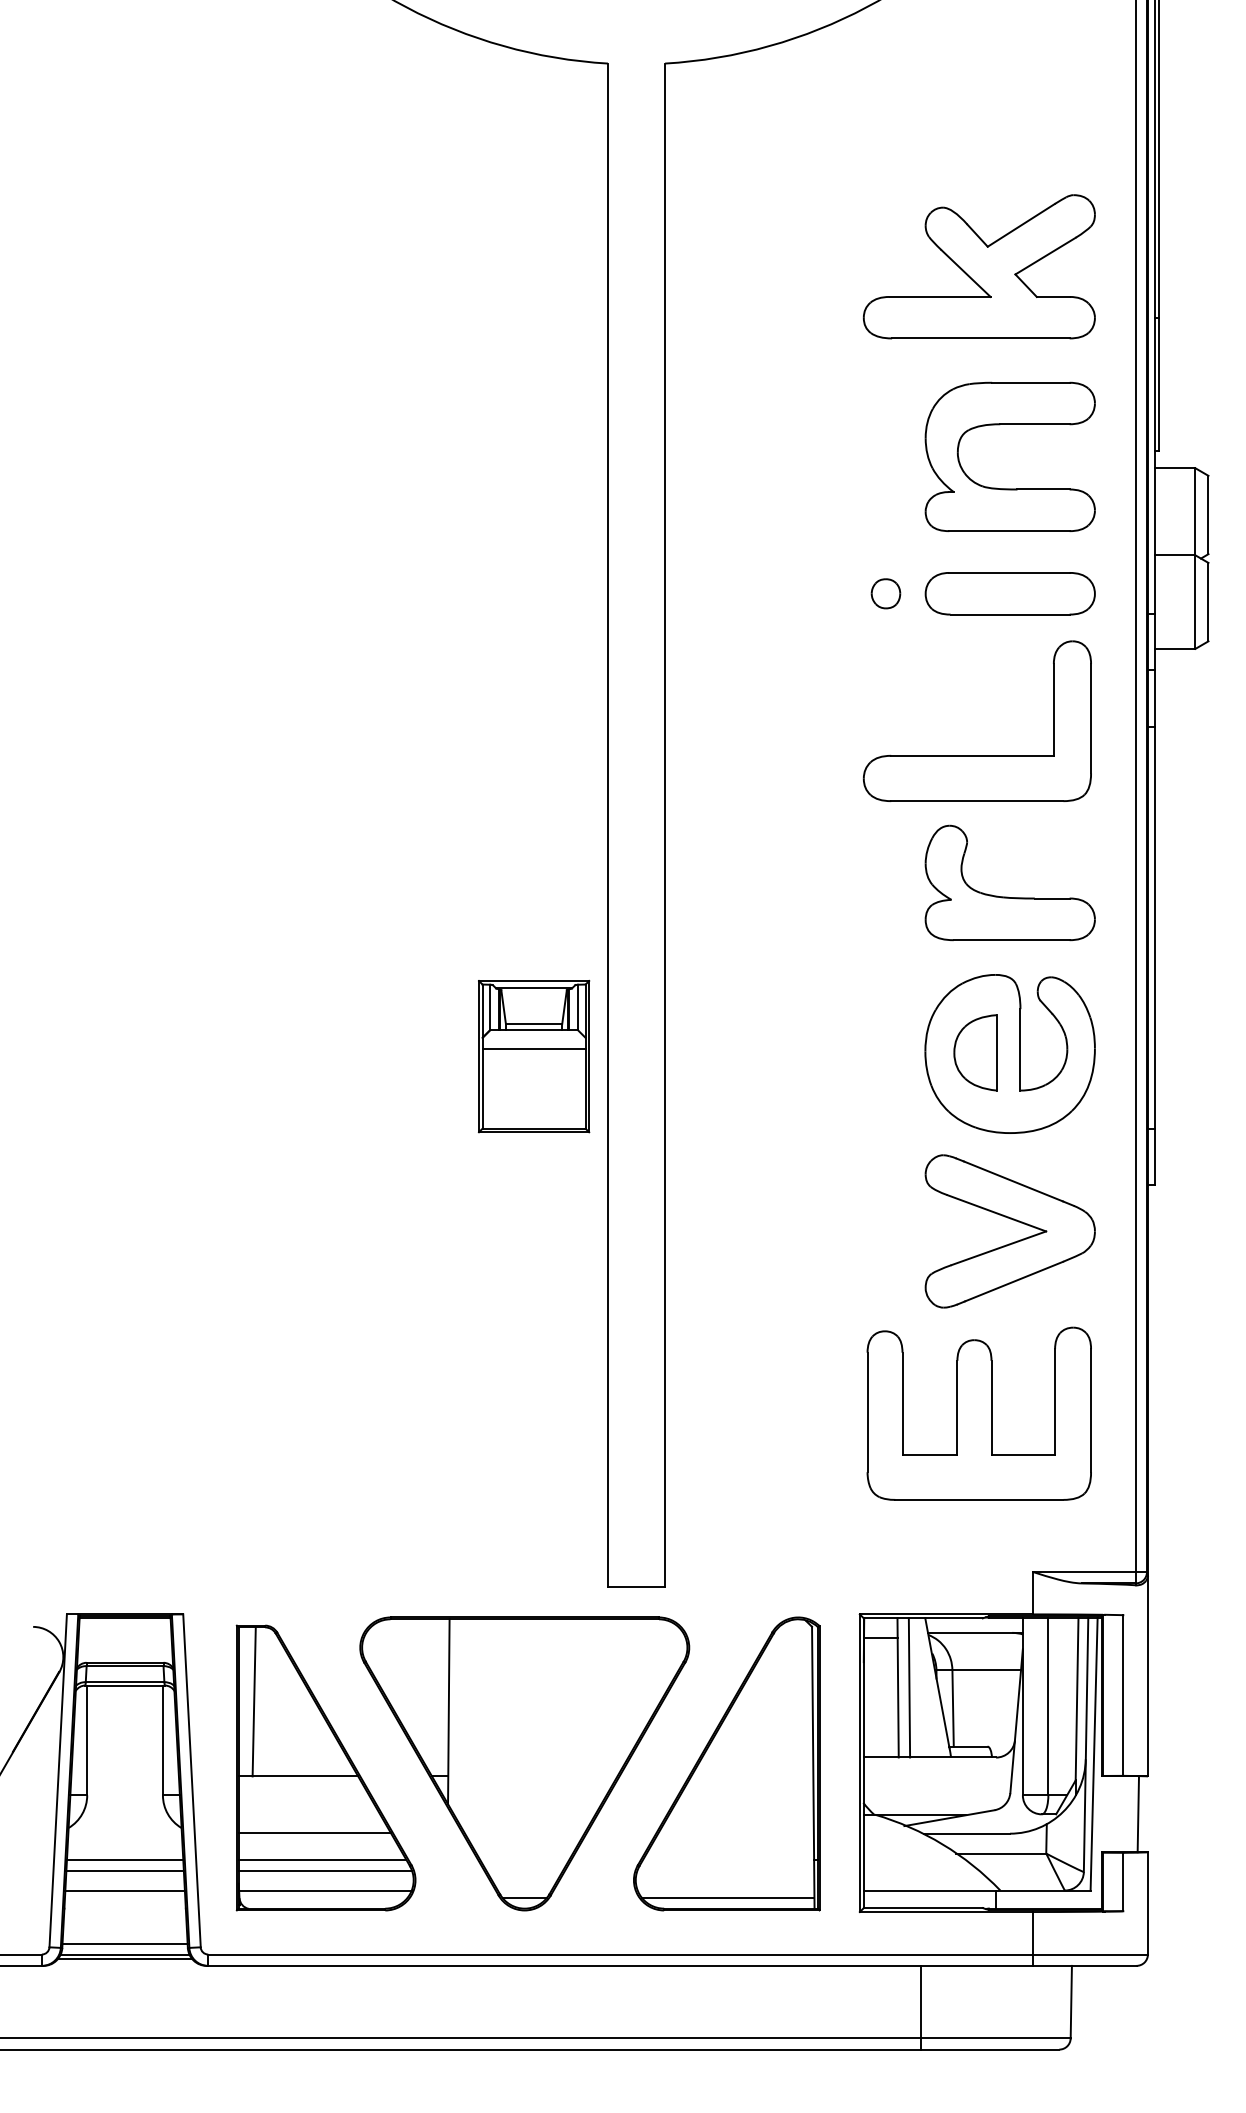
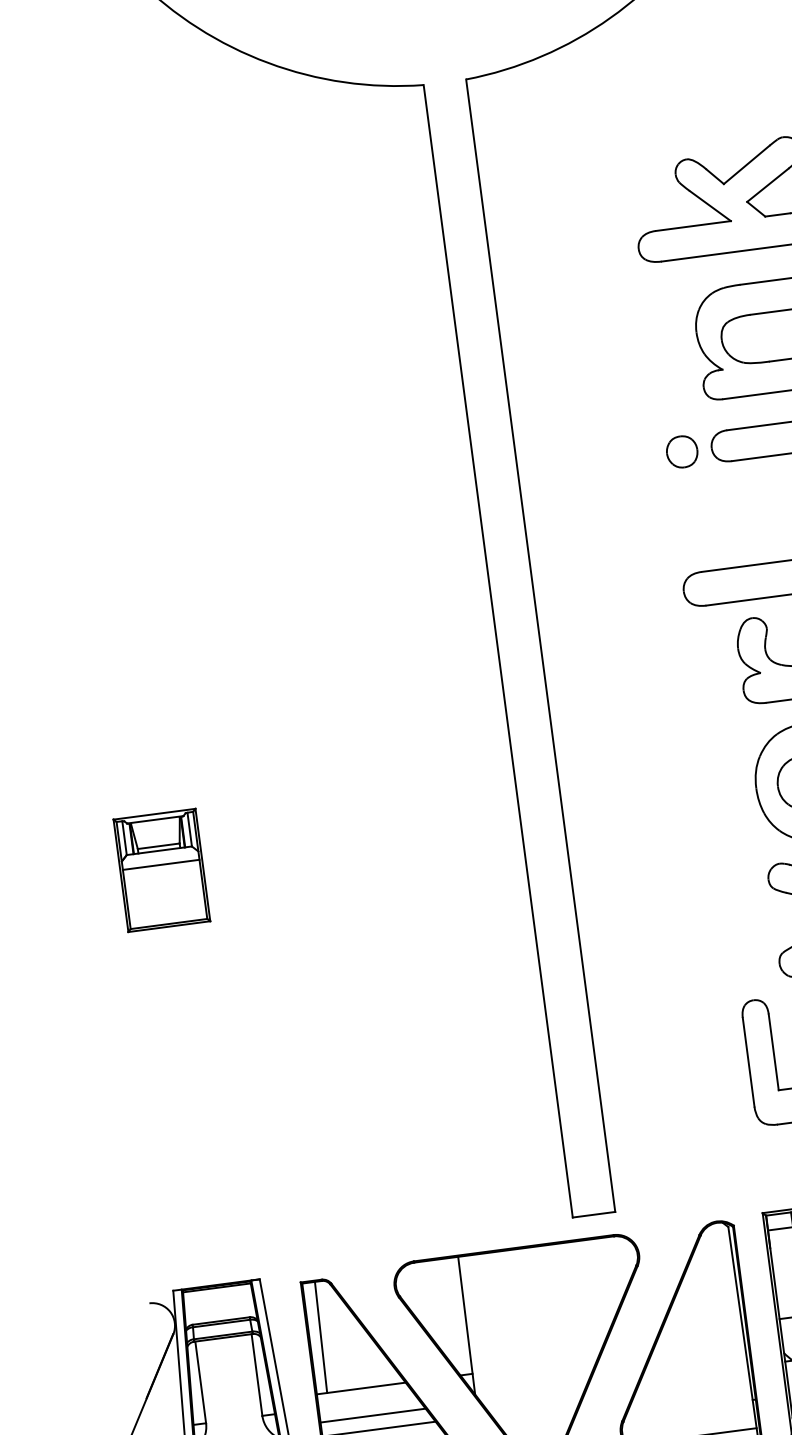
part: (885, 593) -> (681, 451), size x1.43
part: (533, 1056) -> (161, 870), moved
line: (309, 1814) -> (373, 1415), added

